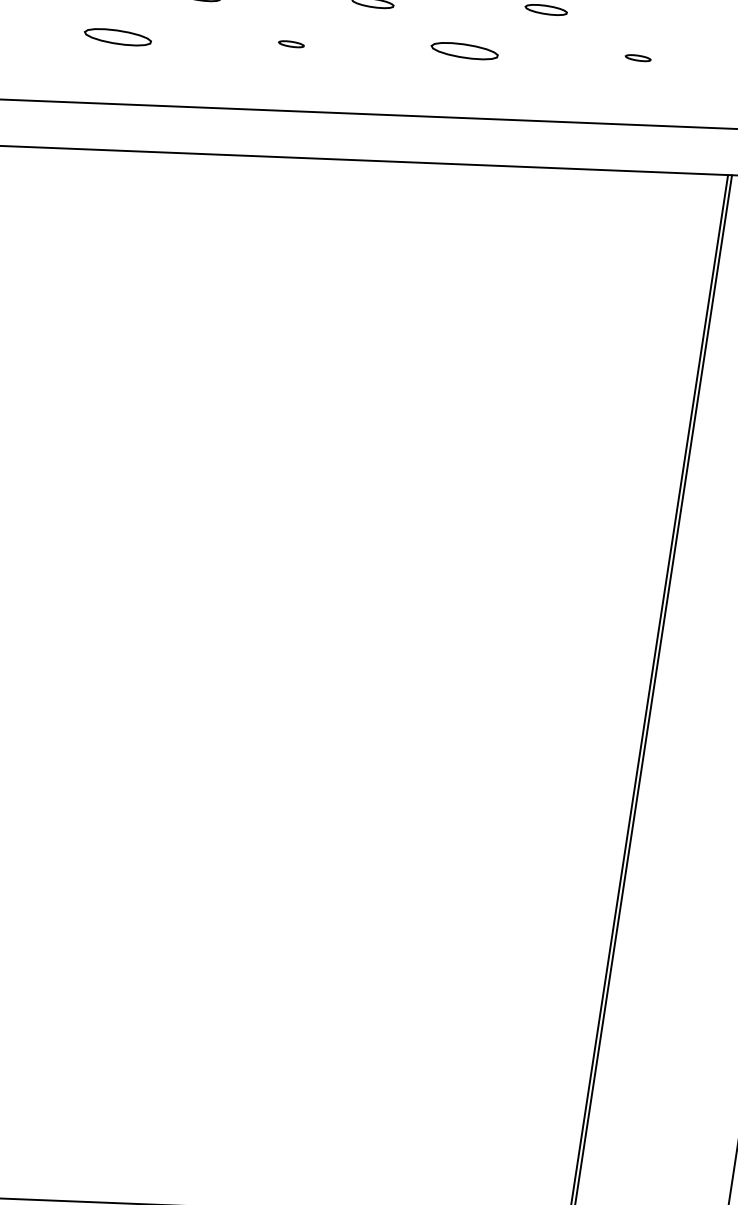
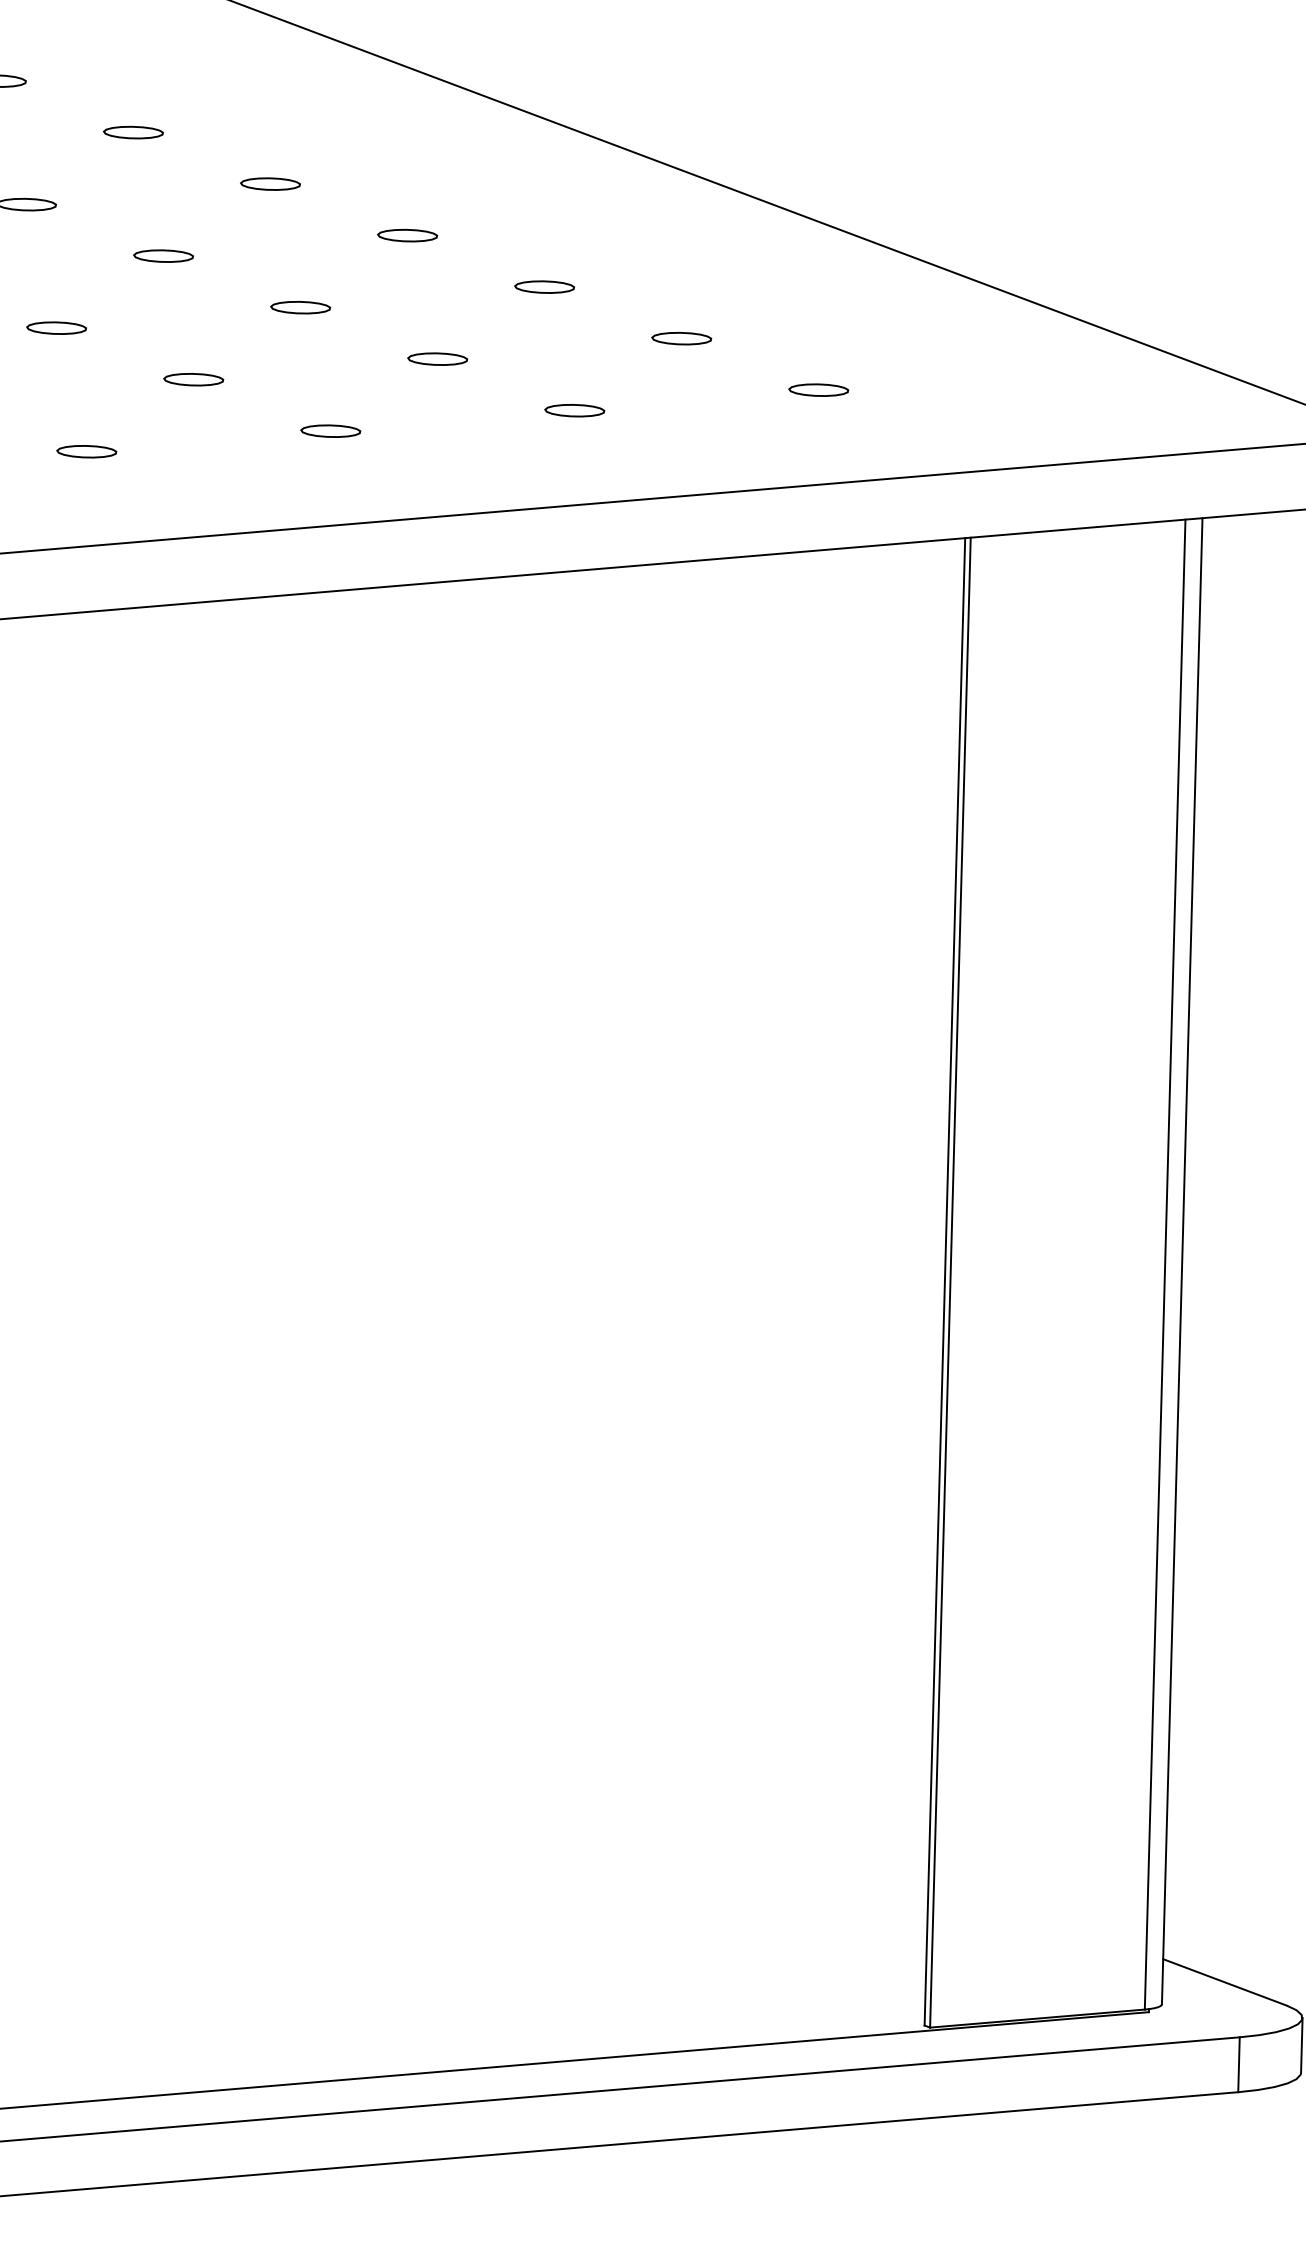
part: (117, 37) -> (86, 451), size x0.62
part: (291, 43) -> (330, 430), size x1.67
part: (464, 51) -> (574, 410), size x0.62
part: (637, 57) -> (818, 389), size x1.67

